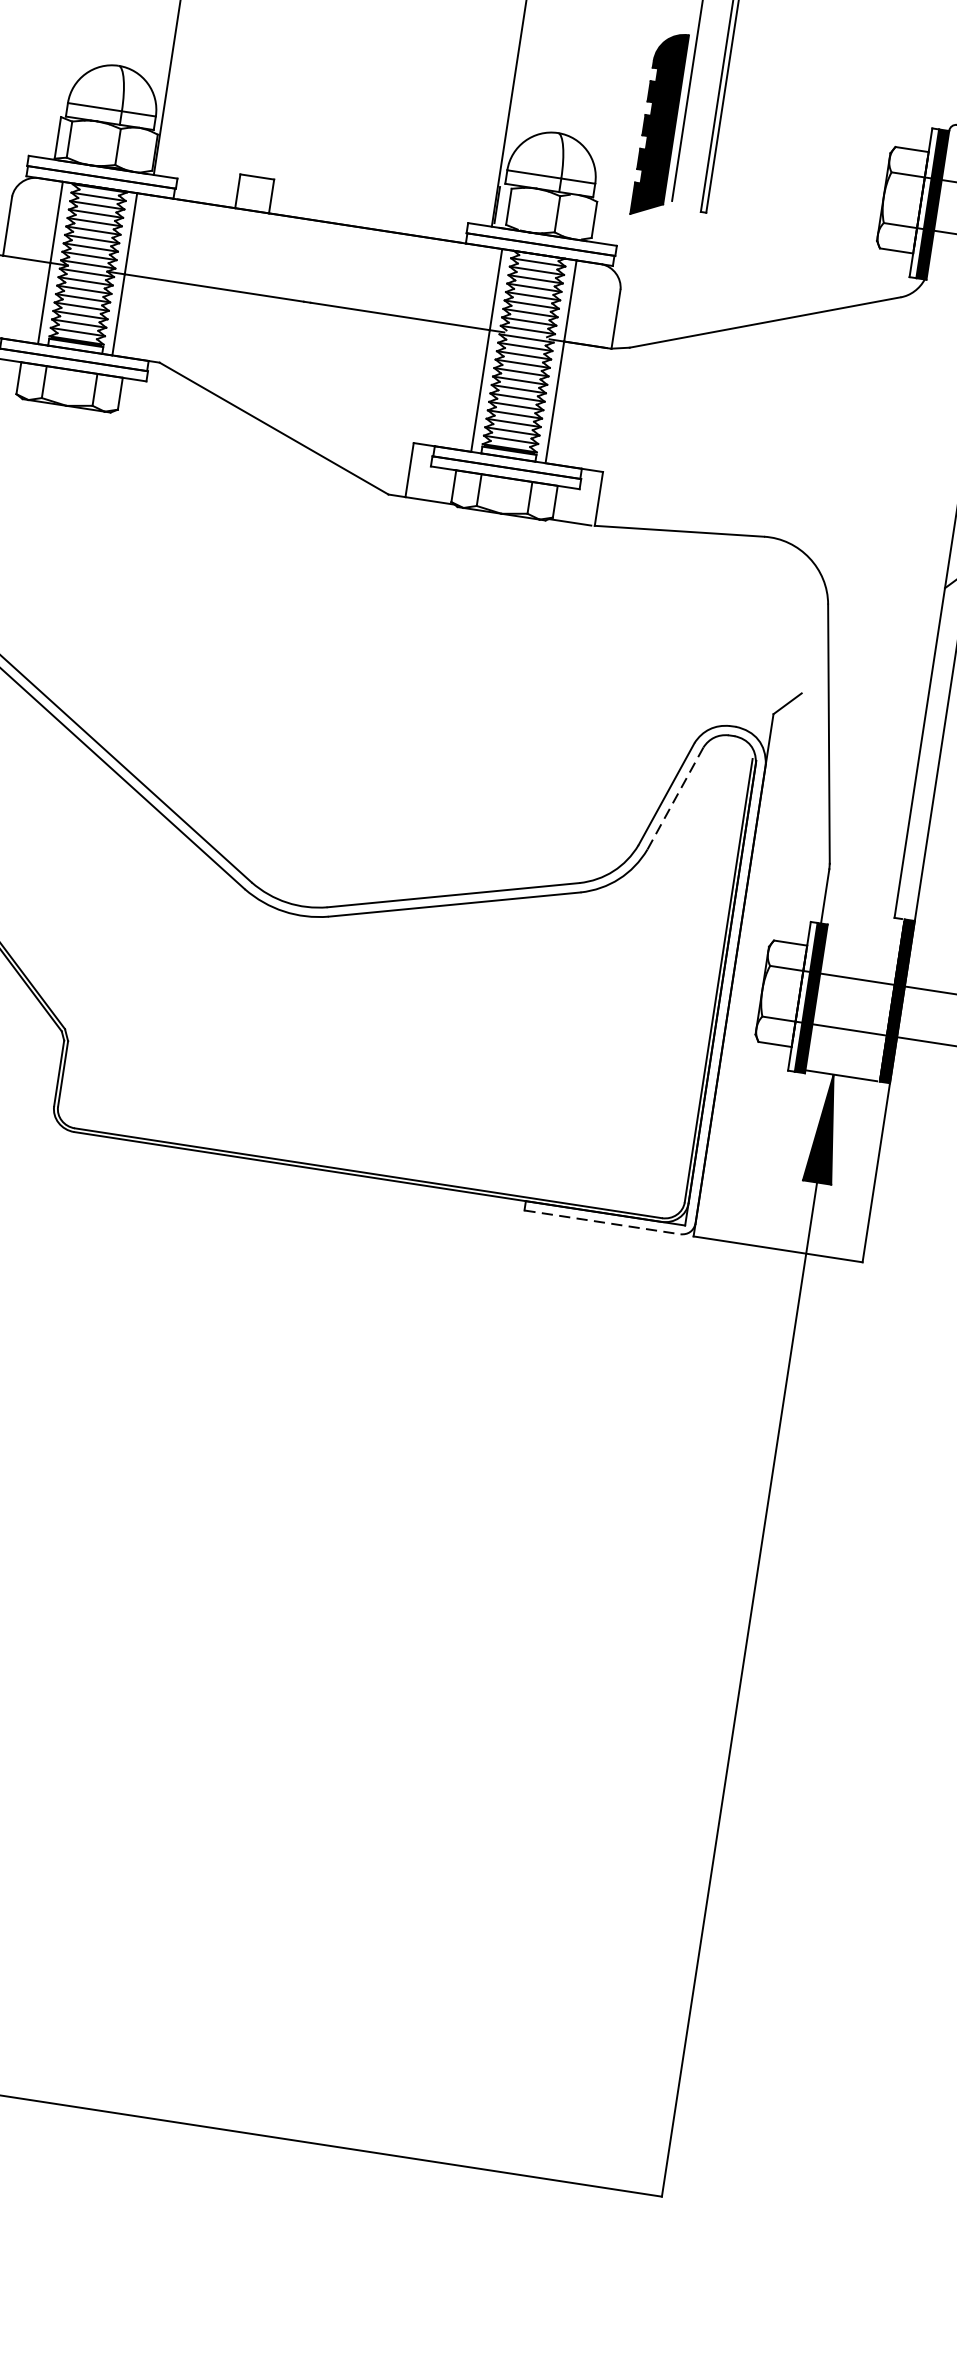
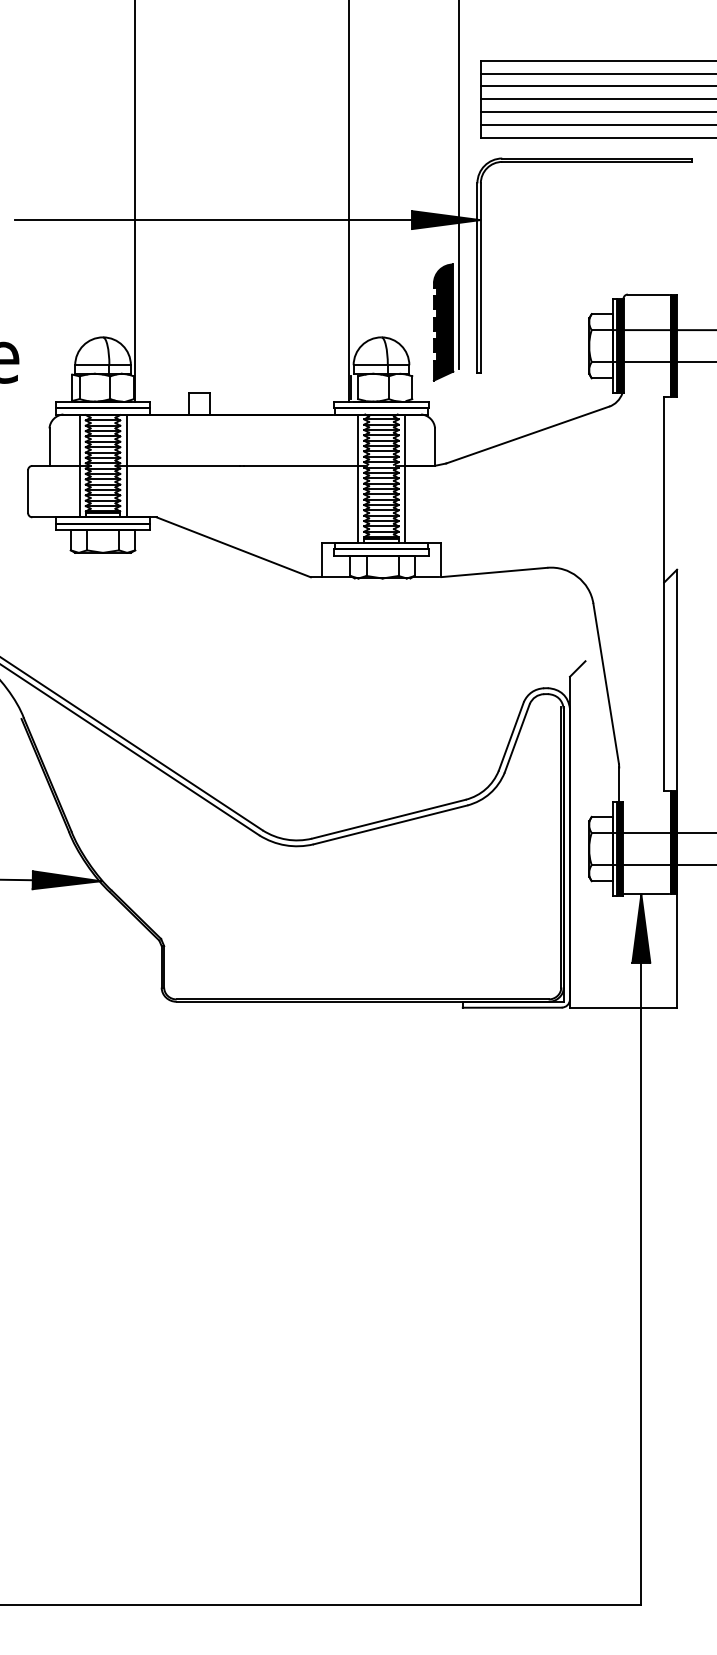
line: (676, 797) -> (517, 737), dashed -> solid
line: (602, 1222) -> (512, 1007), dashed -> solid

